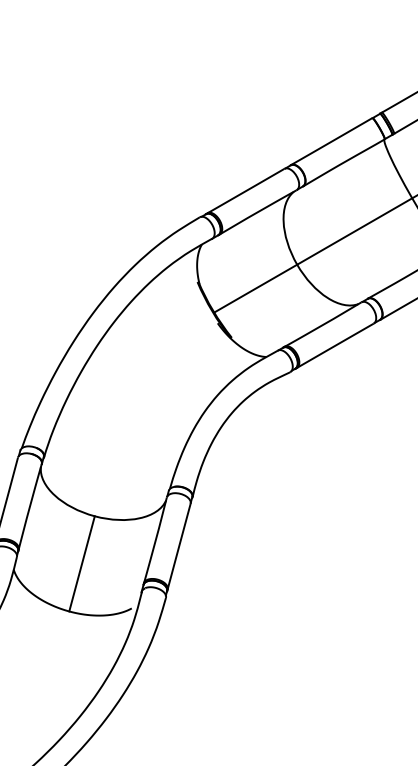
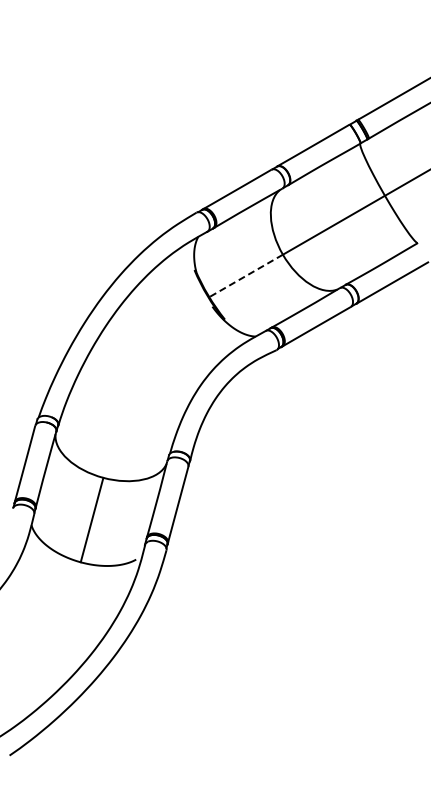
line: (255, 289) -> (245, 276), solid -> dashed

